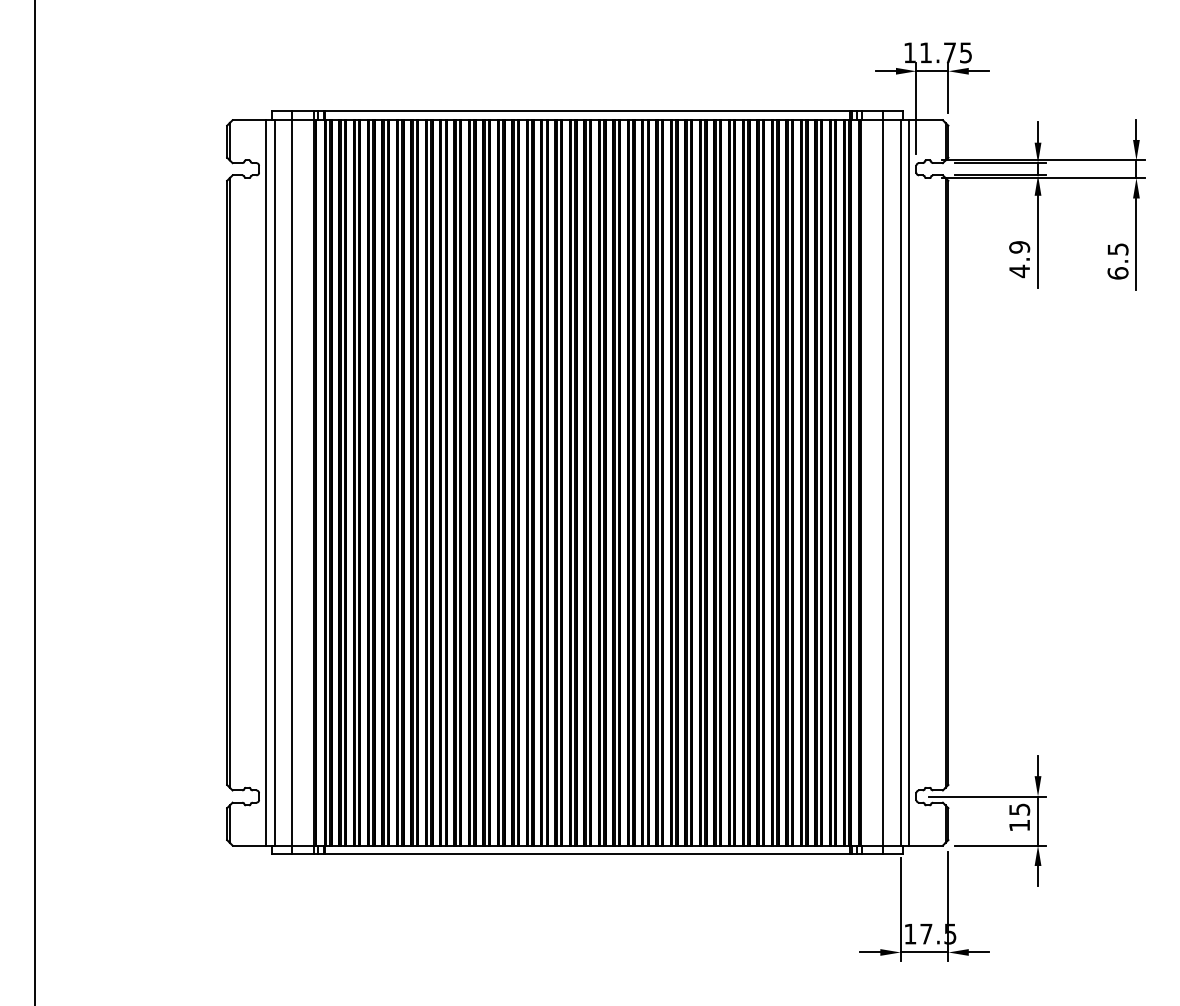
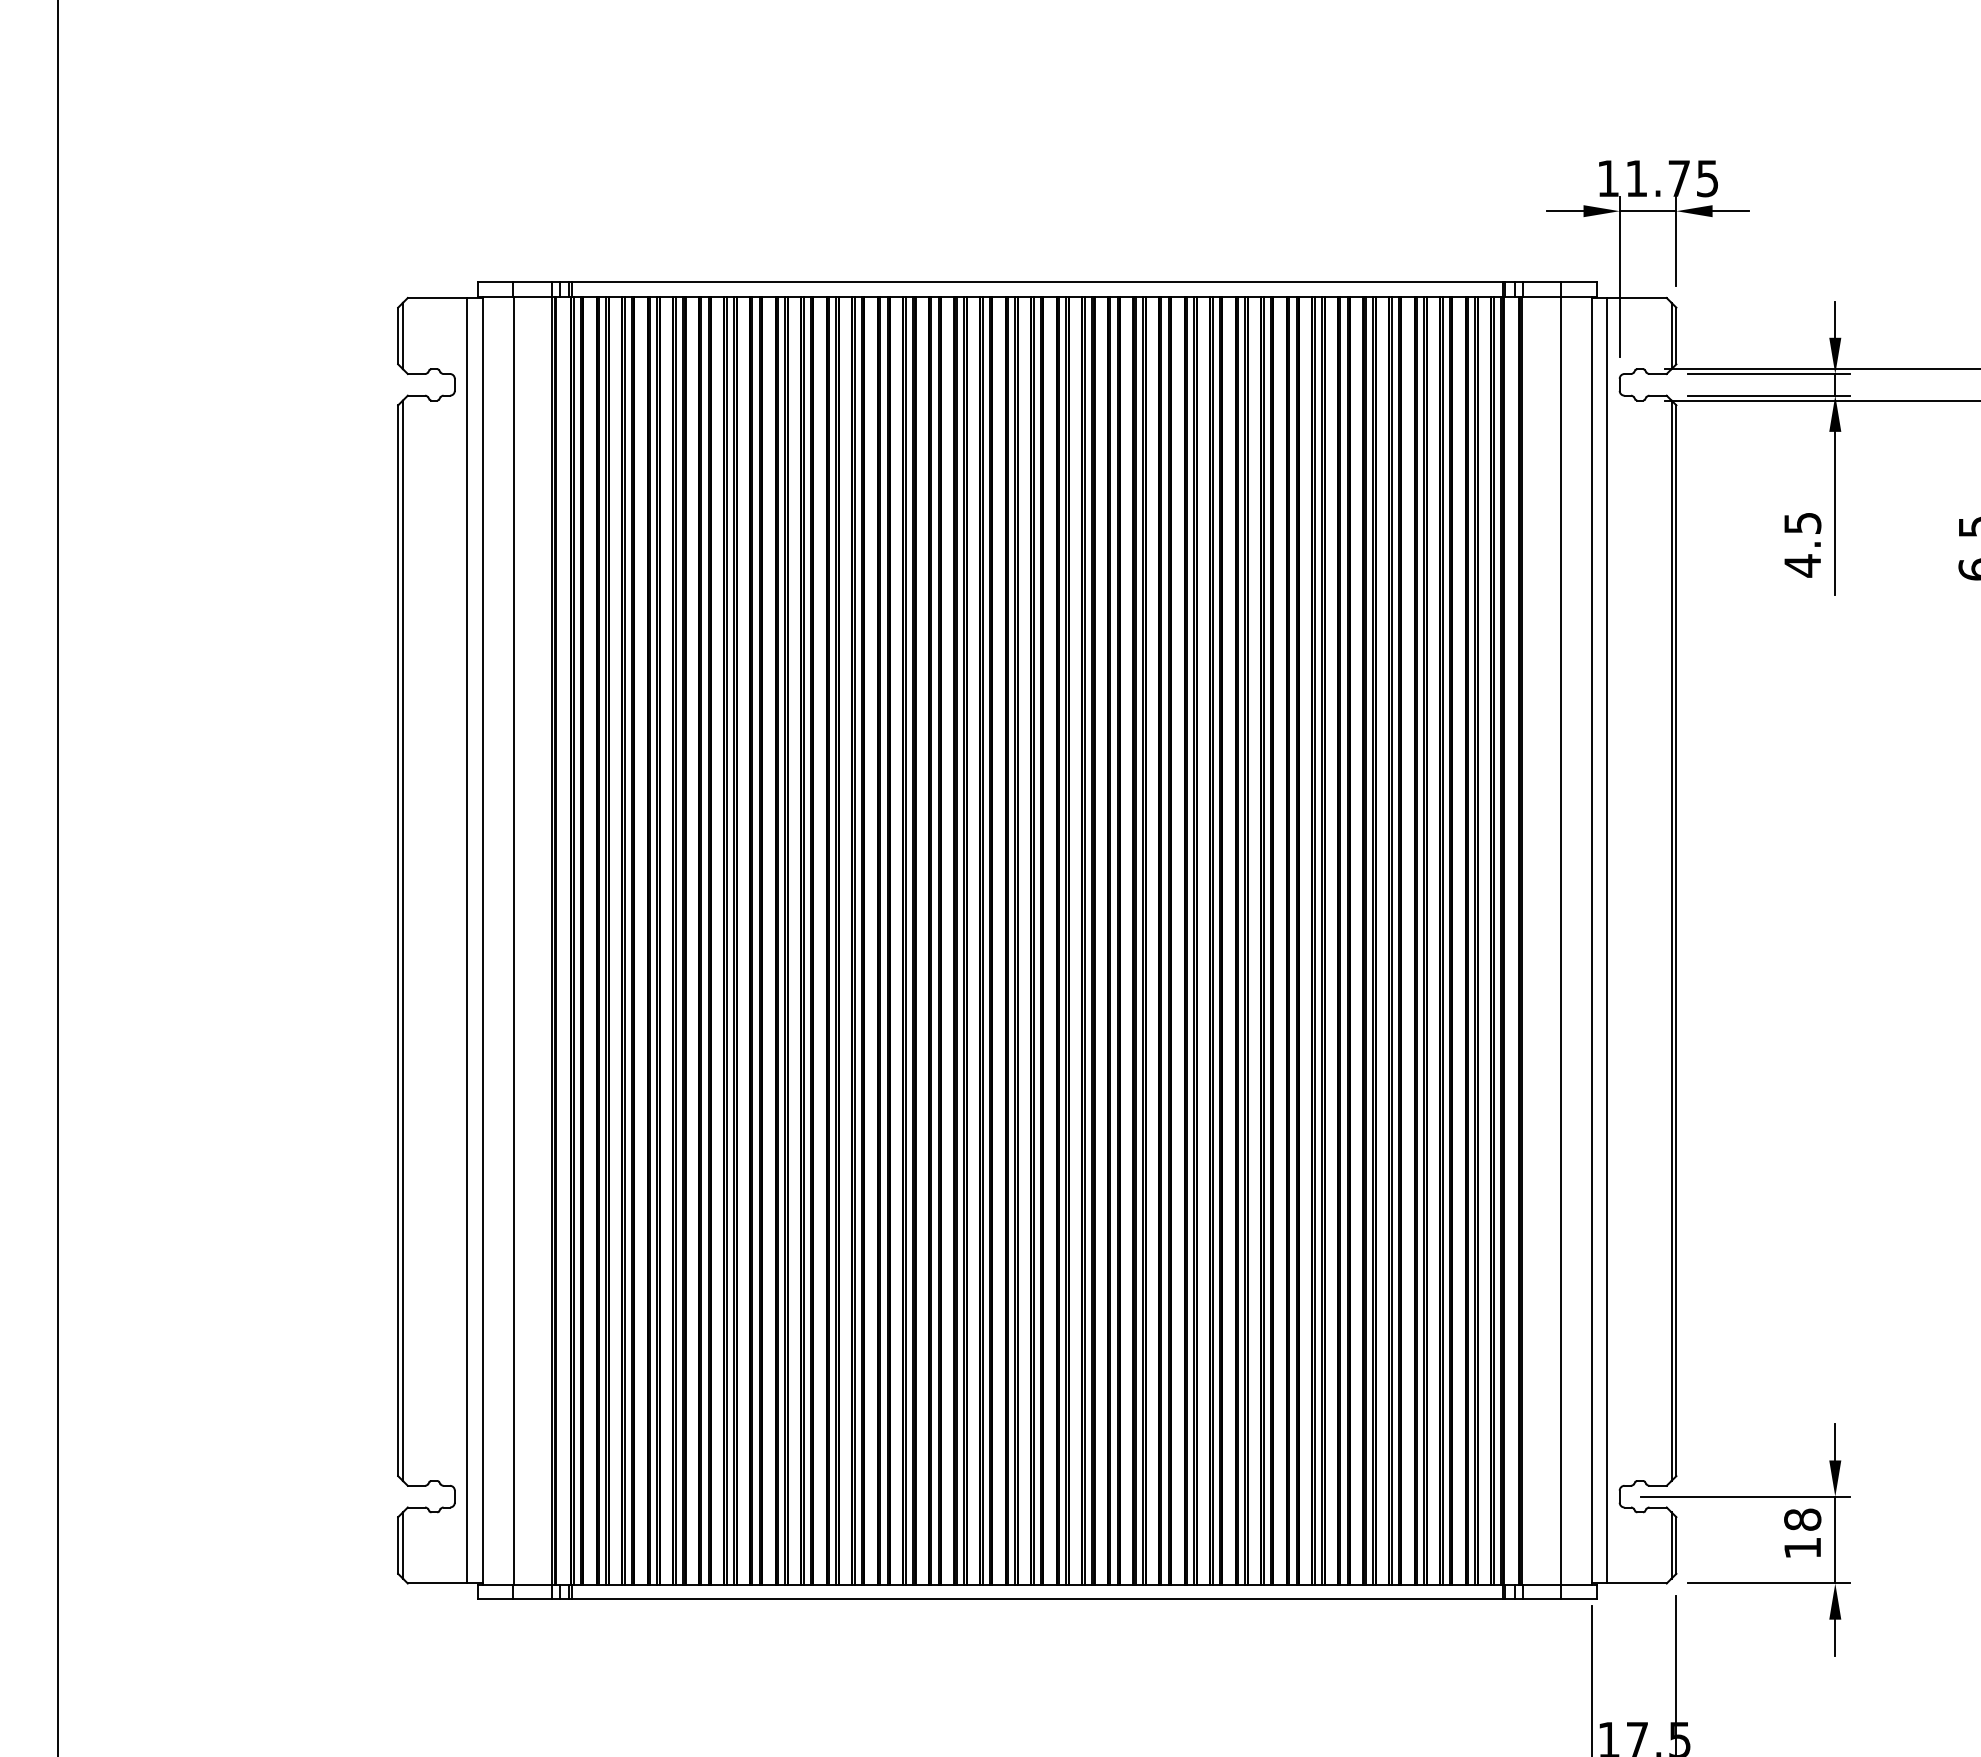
text: (1019, 247) -> (1802, 523), 4.9 -> 4.5
text: (1019, 809) -> (1802, 1519), 15 -> 18

